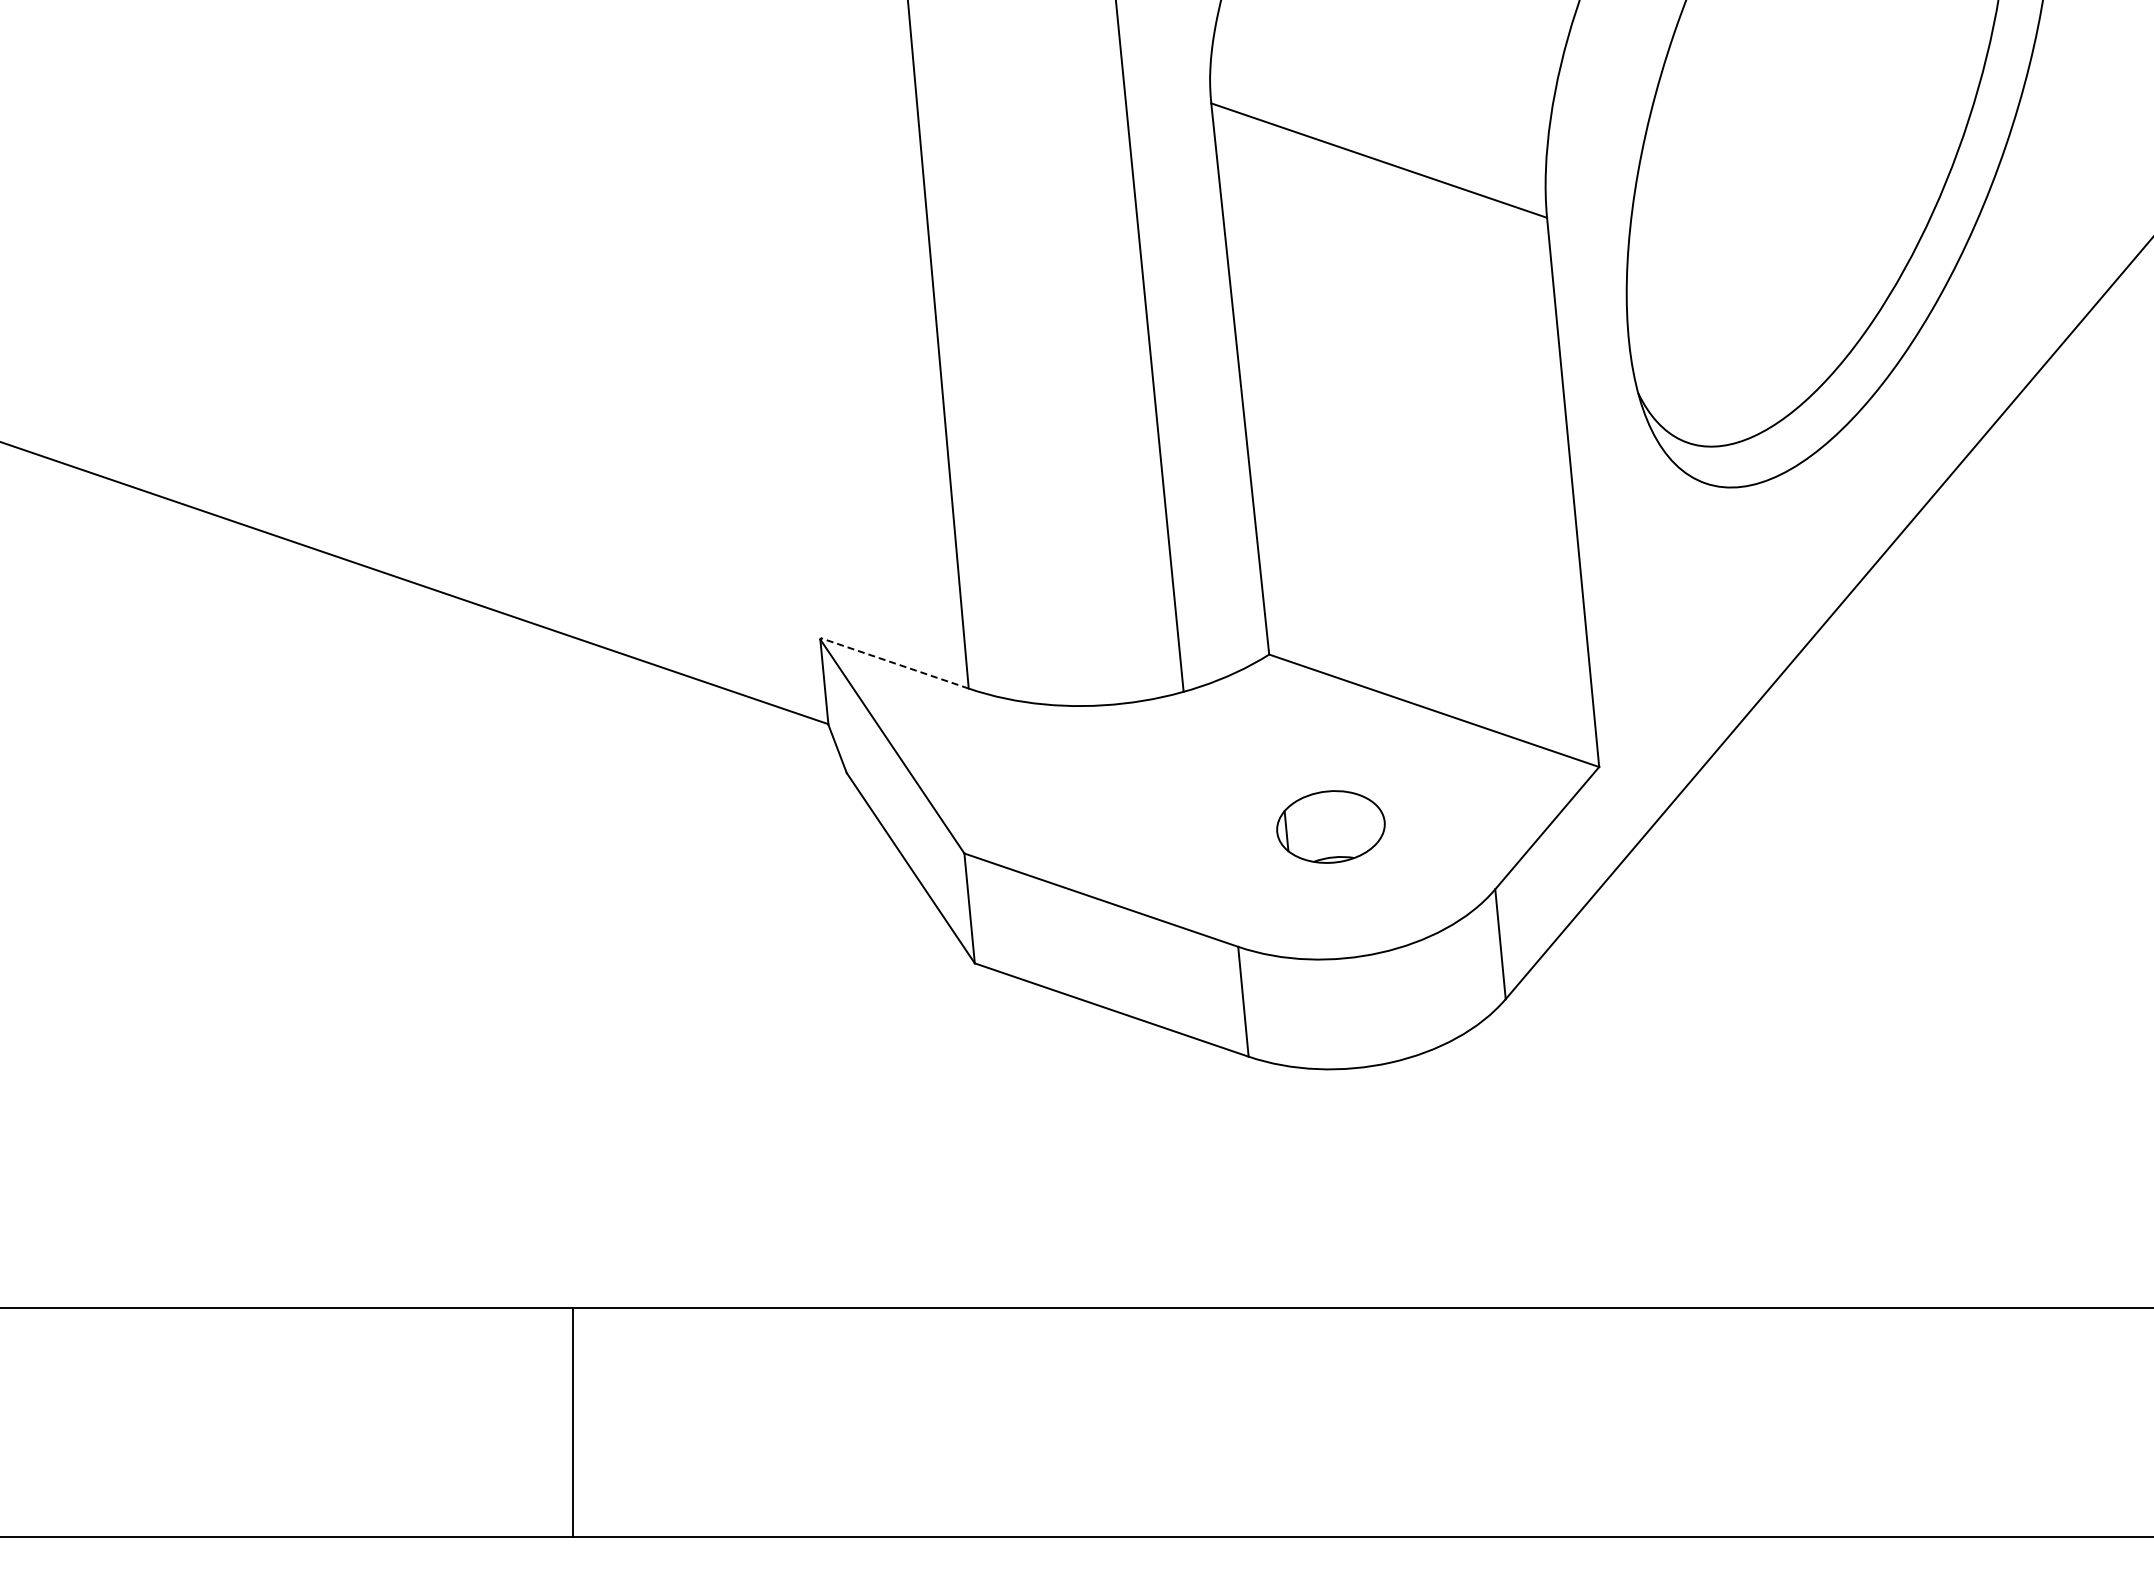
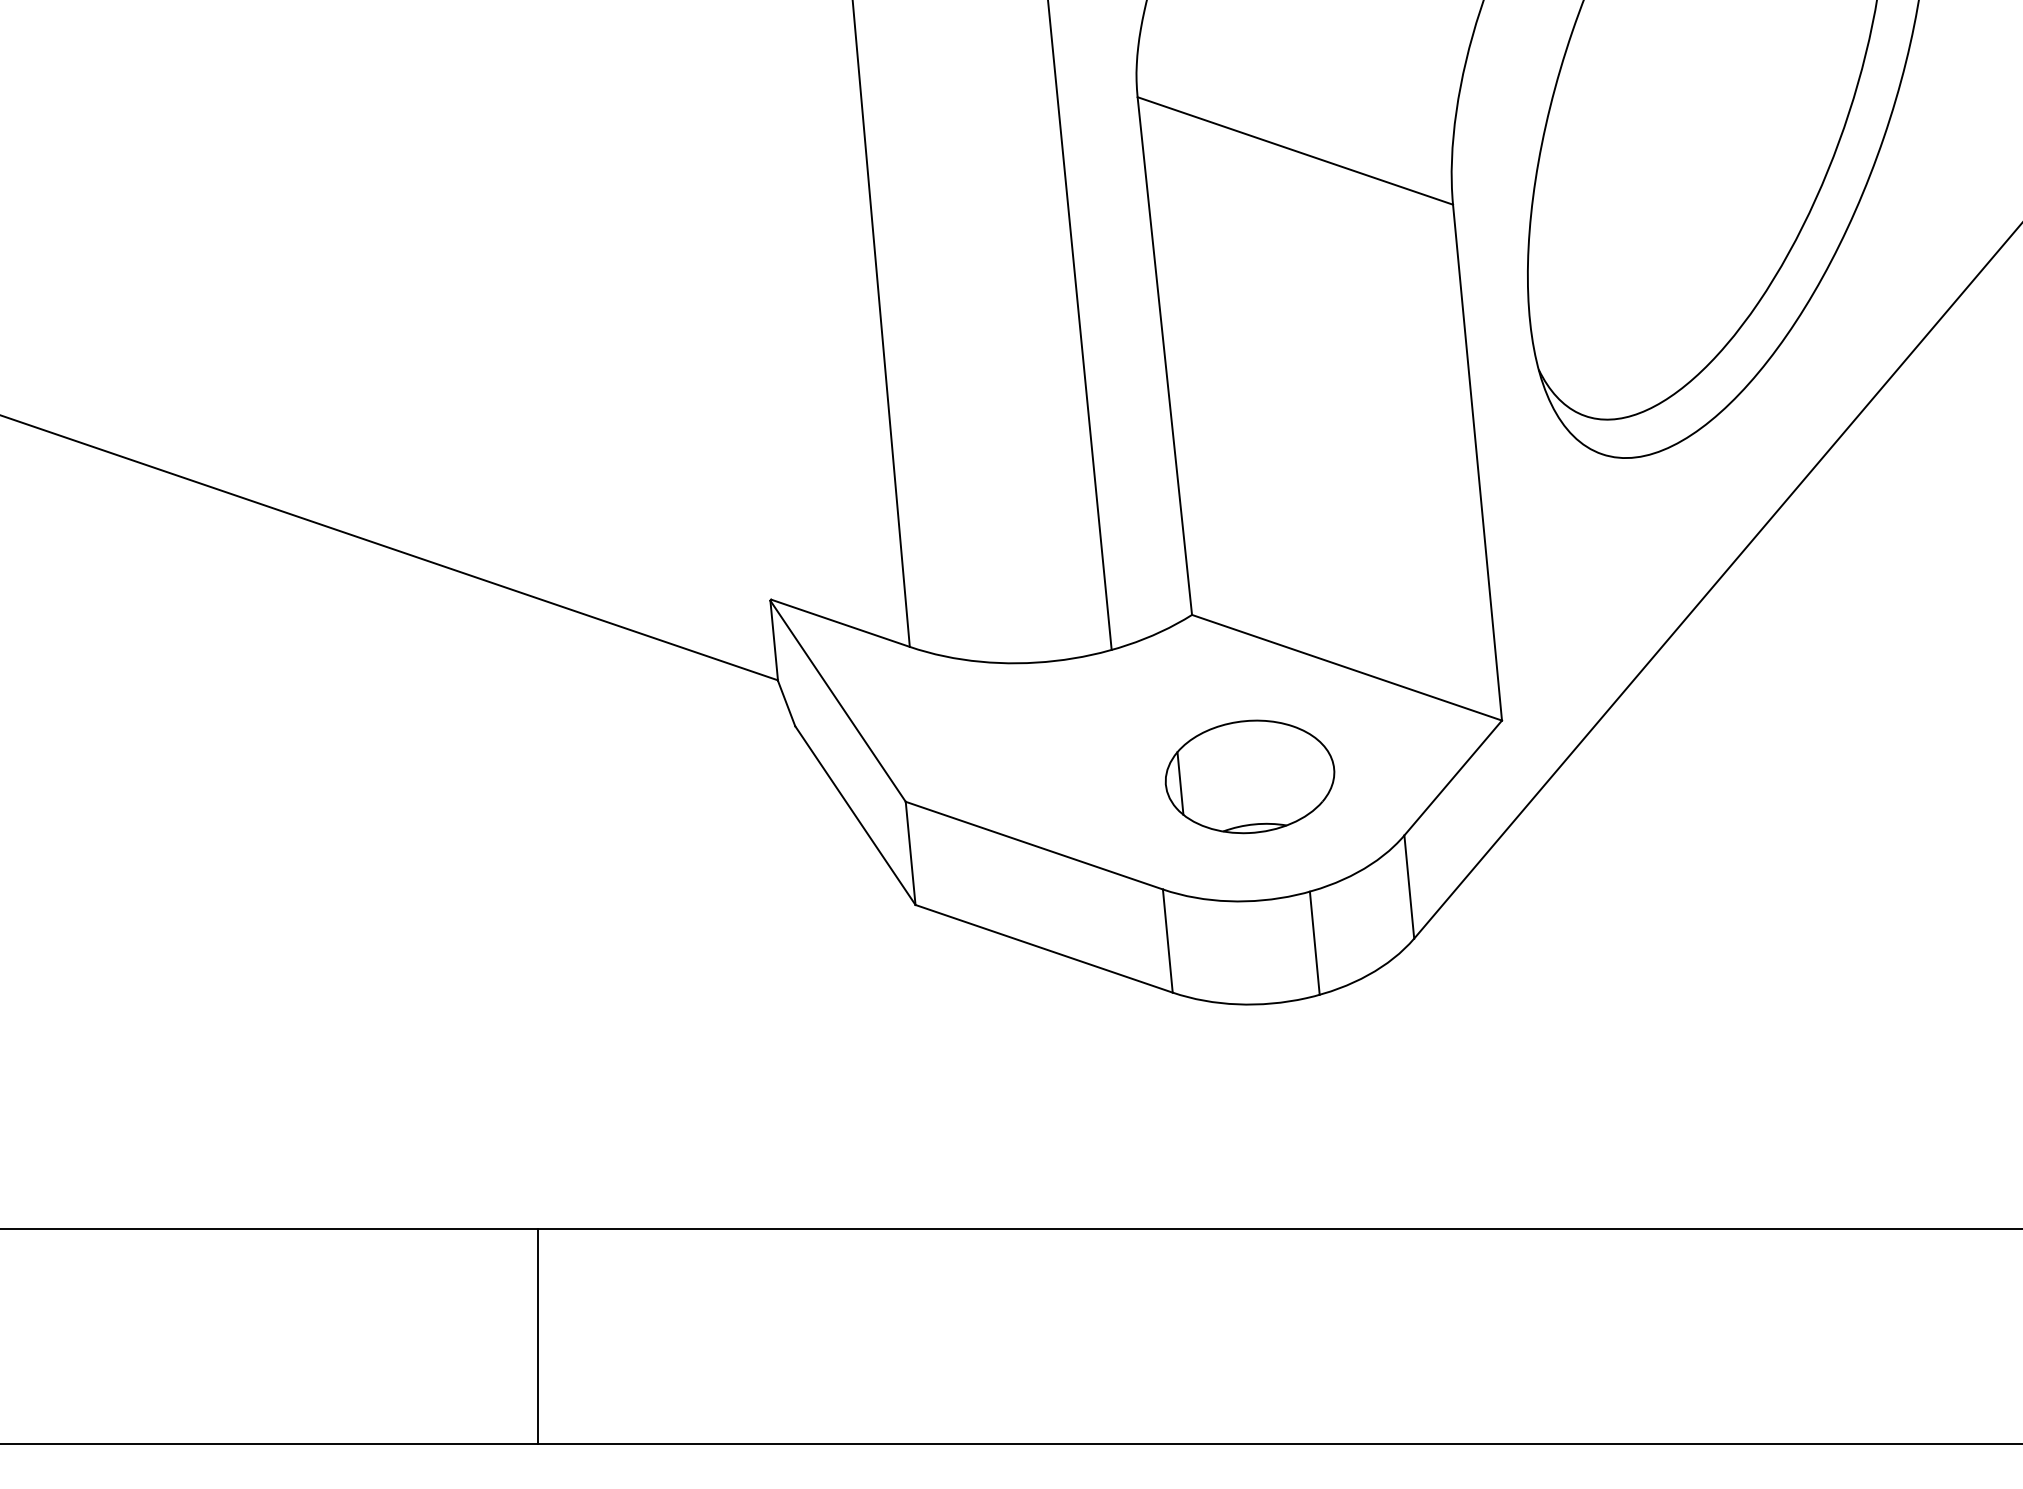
line: (895, 663) -> (841, 623), dashed -> solid
part: (1330, 826) -> (1249, 776), size x1.67
line: (1399, 1004) -> (1314, 943), added

